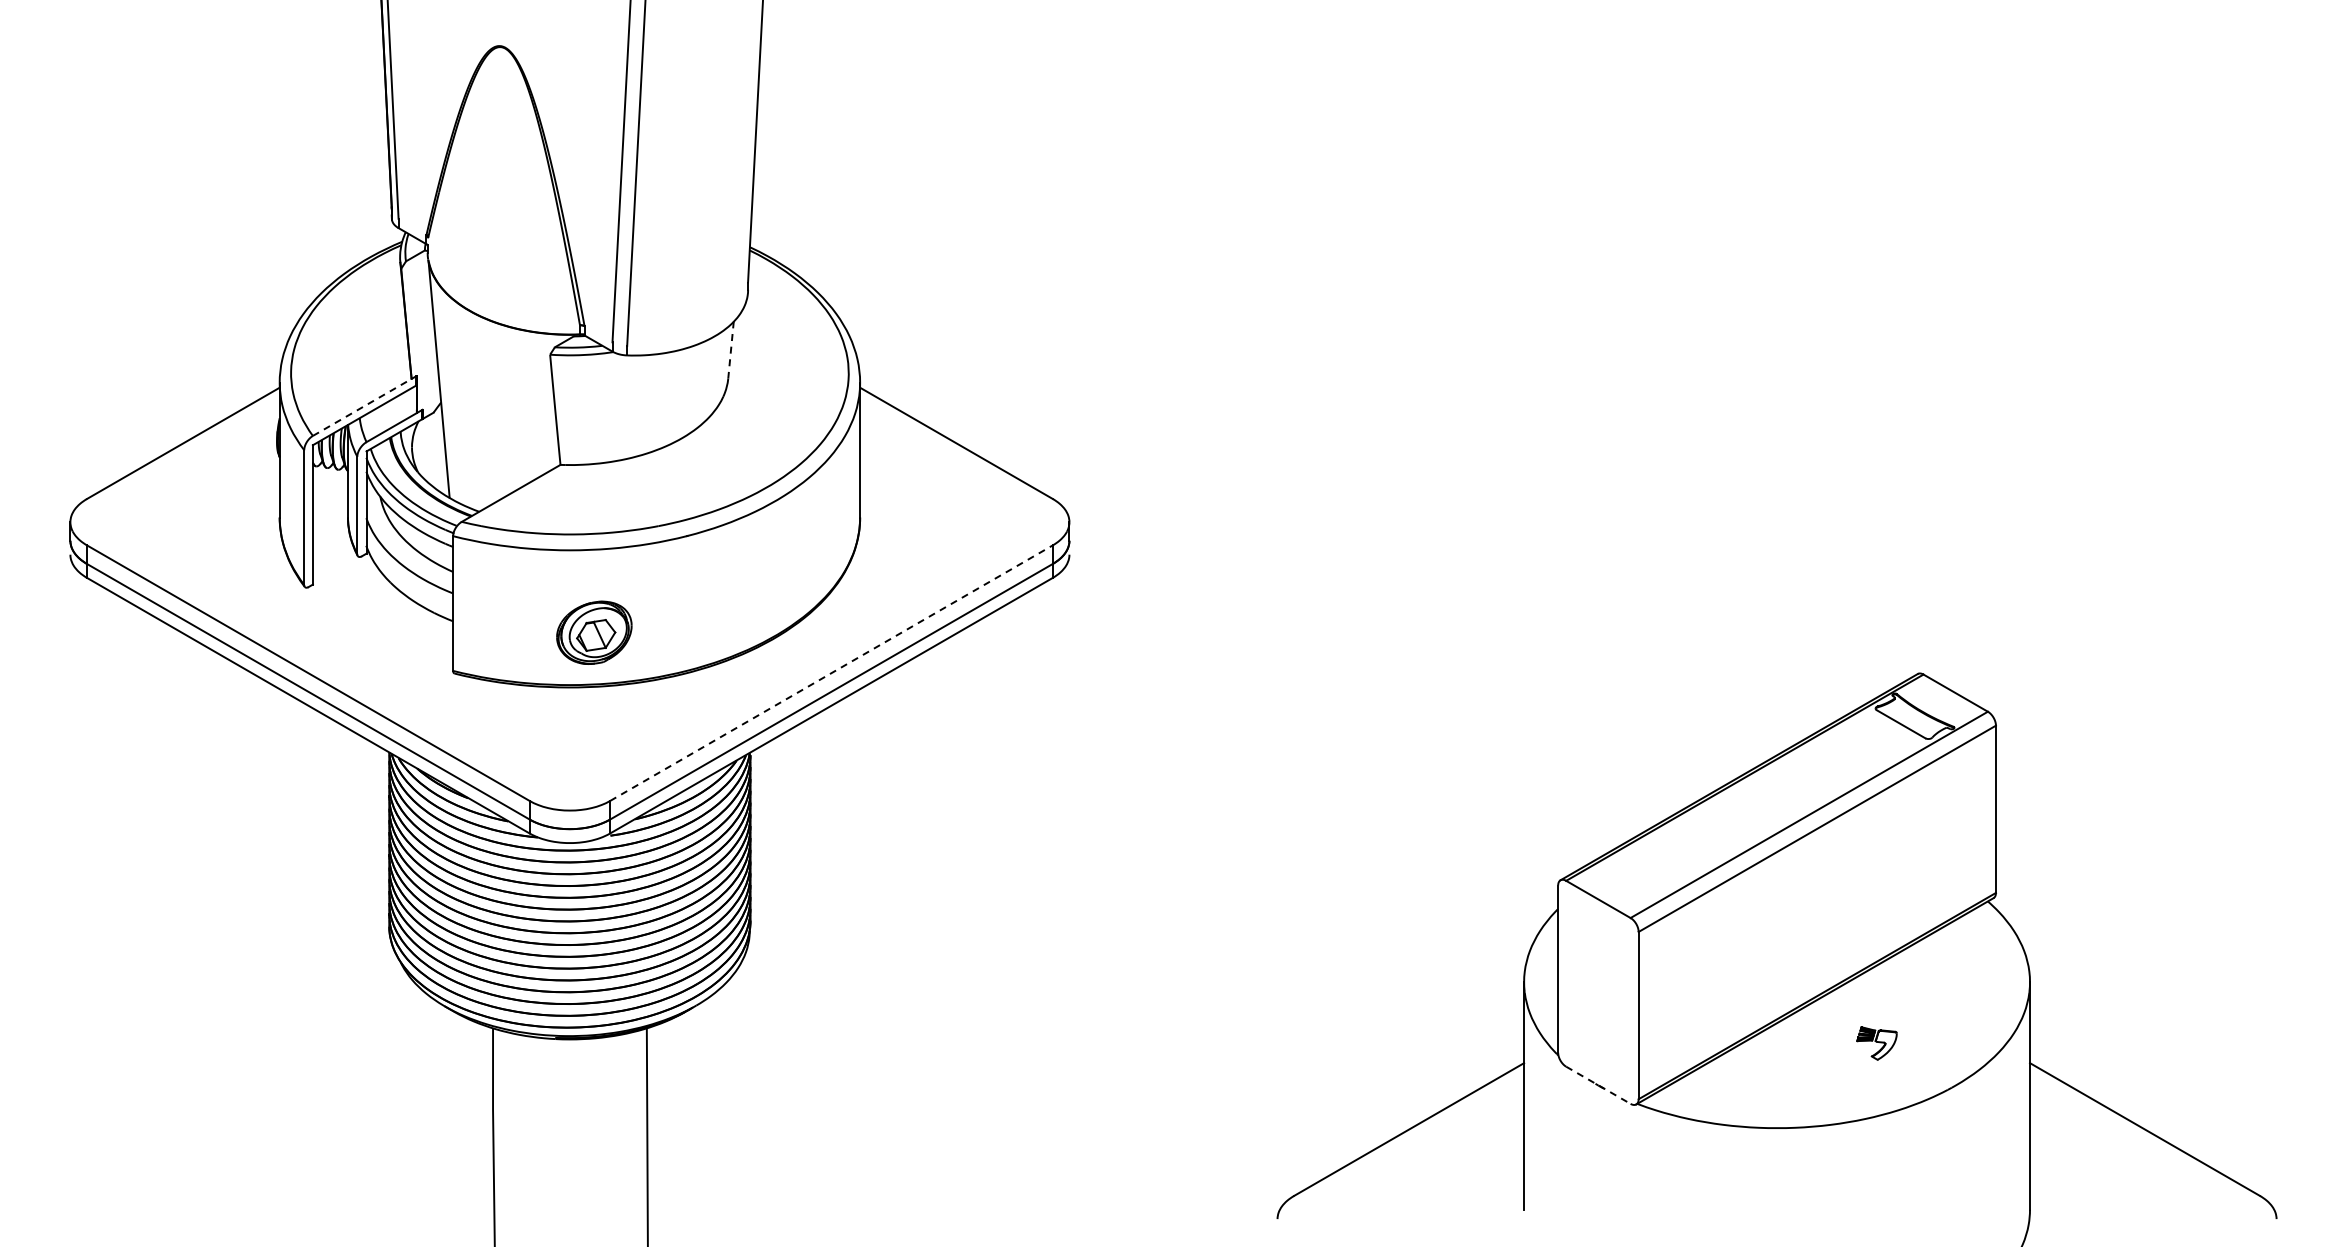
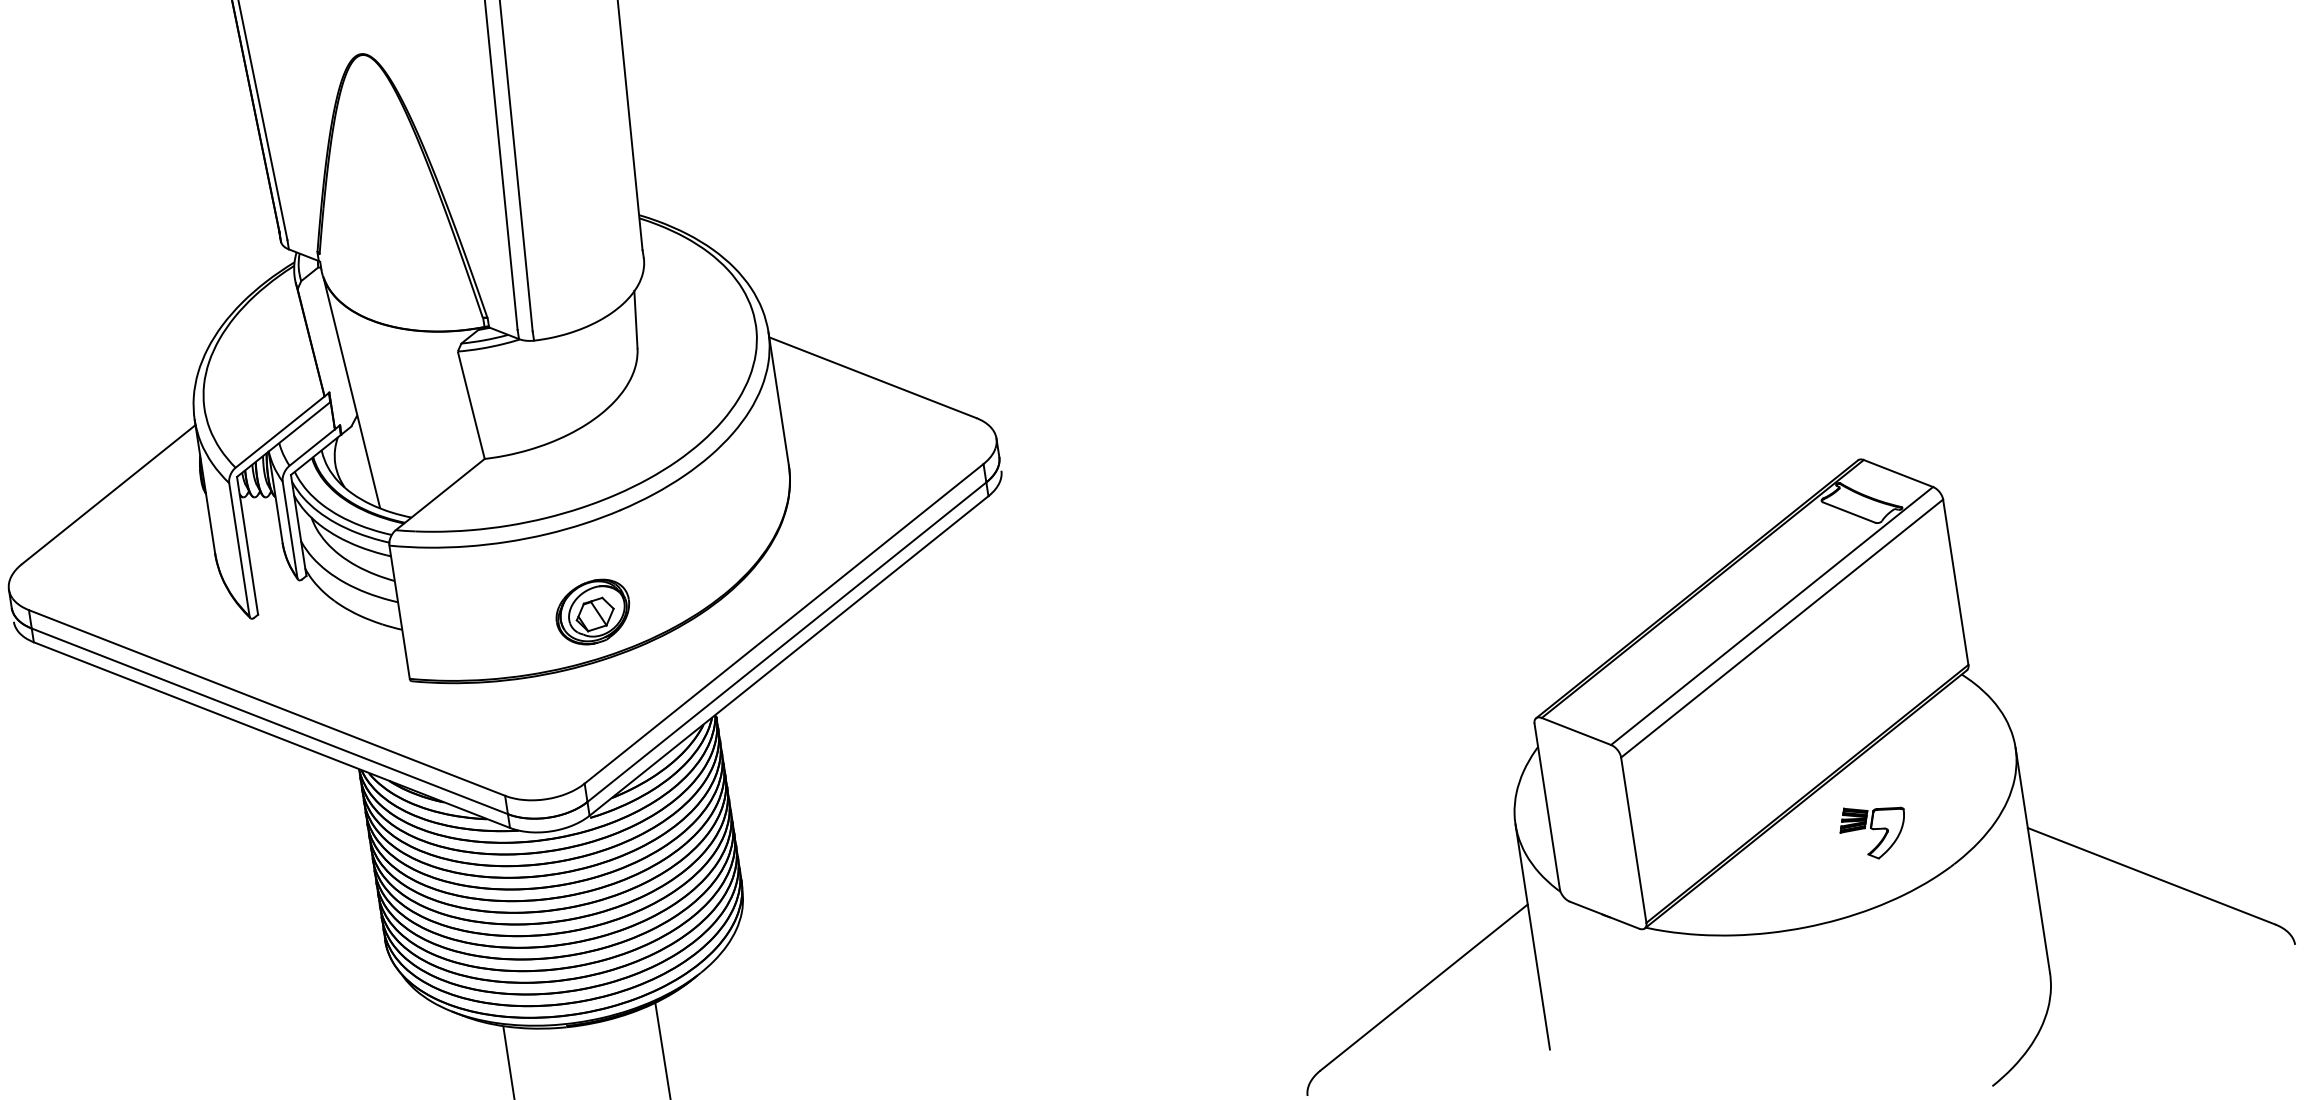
line: (731, 350) -> (636, 319), dashed -> solid
line: (365, 405) -> (283, 429), dashed -> solid
part: (594, 632) -> (593, 611), moved
line: (831, 673) -> (784, 624), dashed -> solid
part: (1876, 1043) -> (1873, 831), size x1.67
line: (1598, 1085) -> (1604, 915), dashed -> solid

